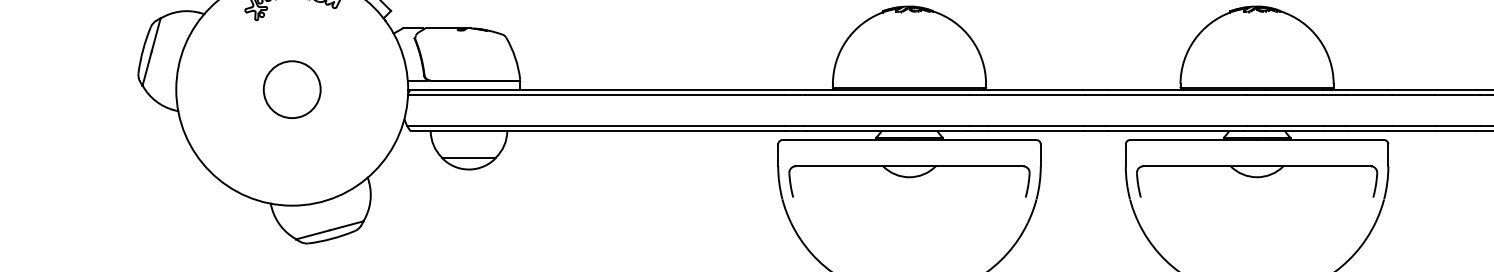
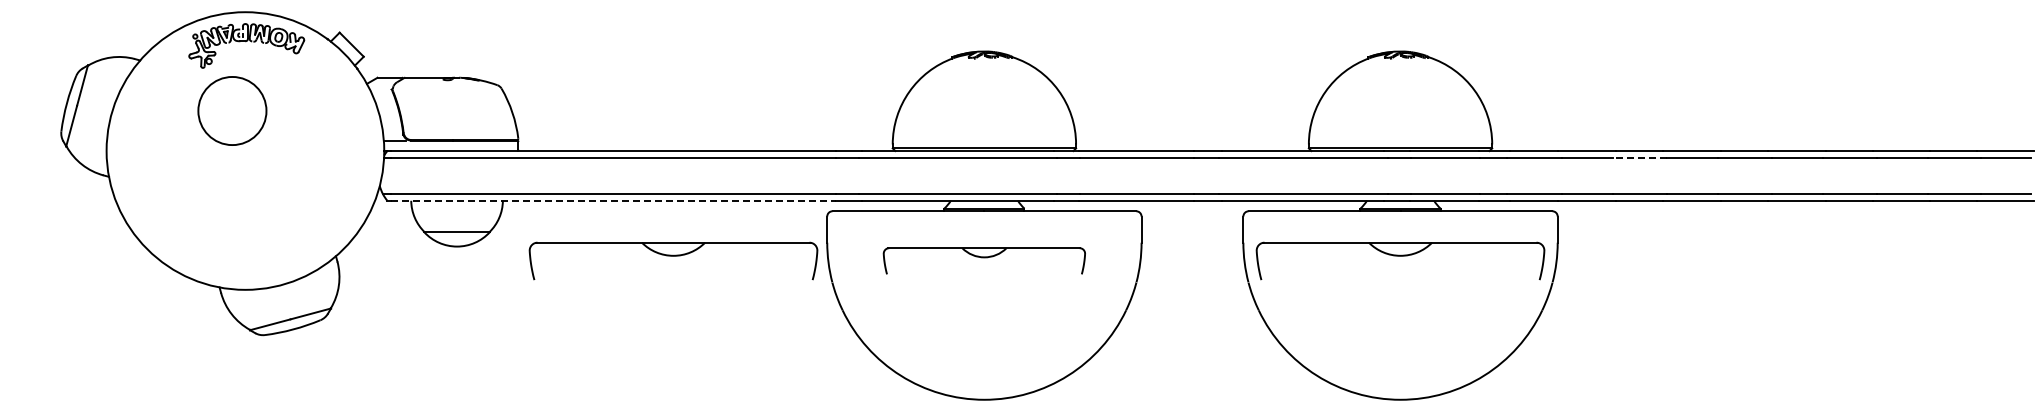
circle: (292, 89) -> (232, 110), moved
line: (1456, 95) -> (1639, 157), solid -> dashed
line: (599, 131) -> (613, 200), solid -> dashed
part: (649, 181) -> (673, 260), added
part: (909, 181) -> (984, 260), size x0.7

